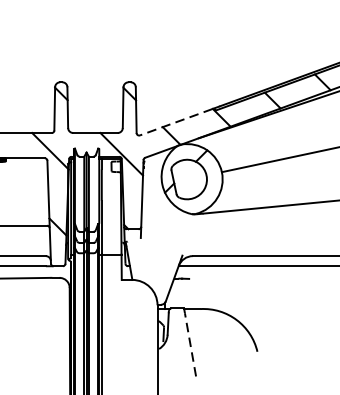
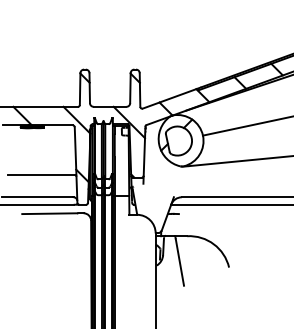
line: (176, 123) -> (169, 99), dashed -> solid
line: (189, 344) -> (179, 262), dashed -> solid

